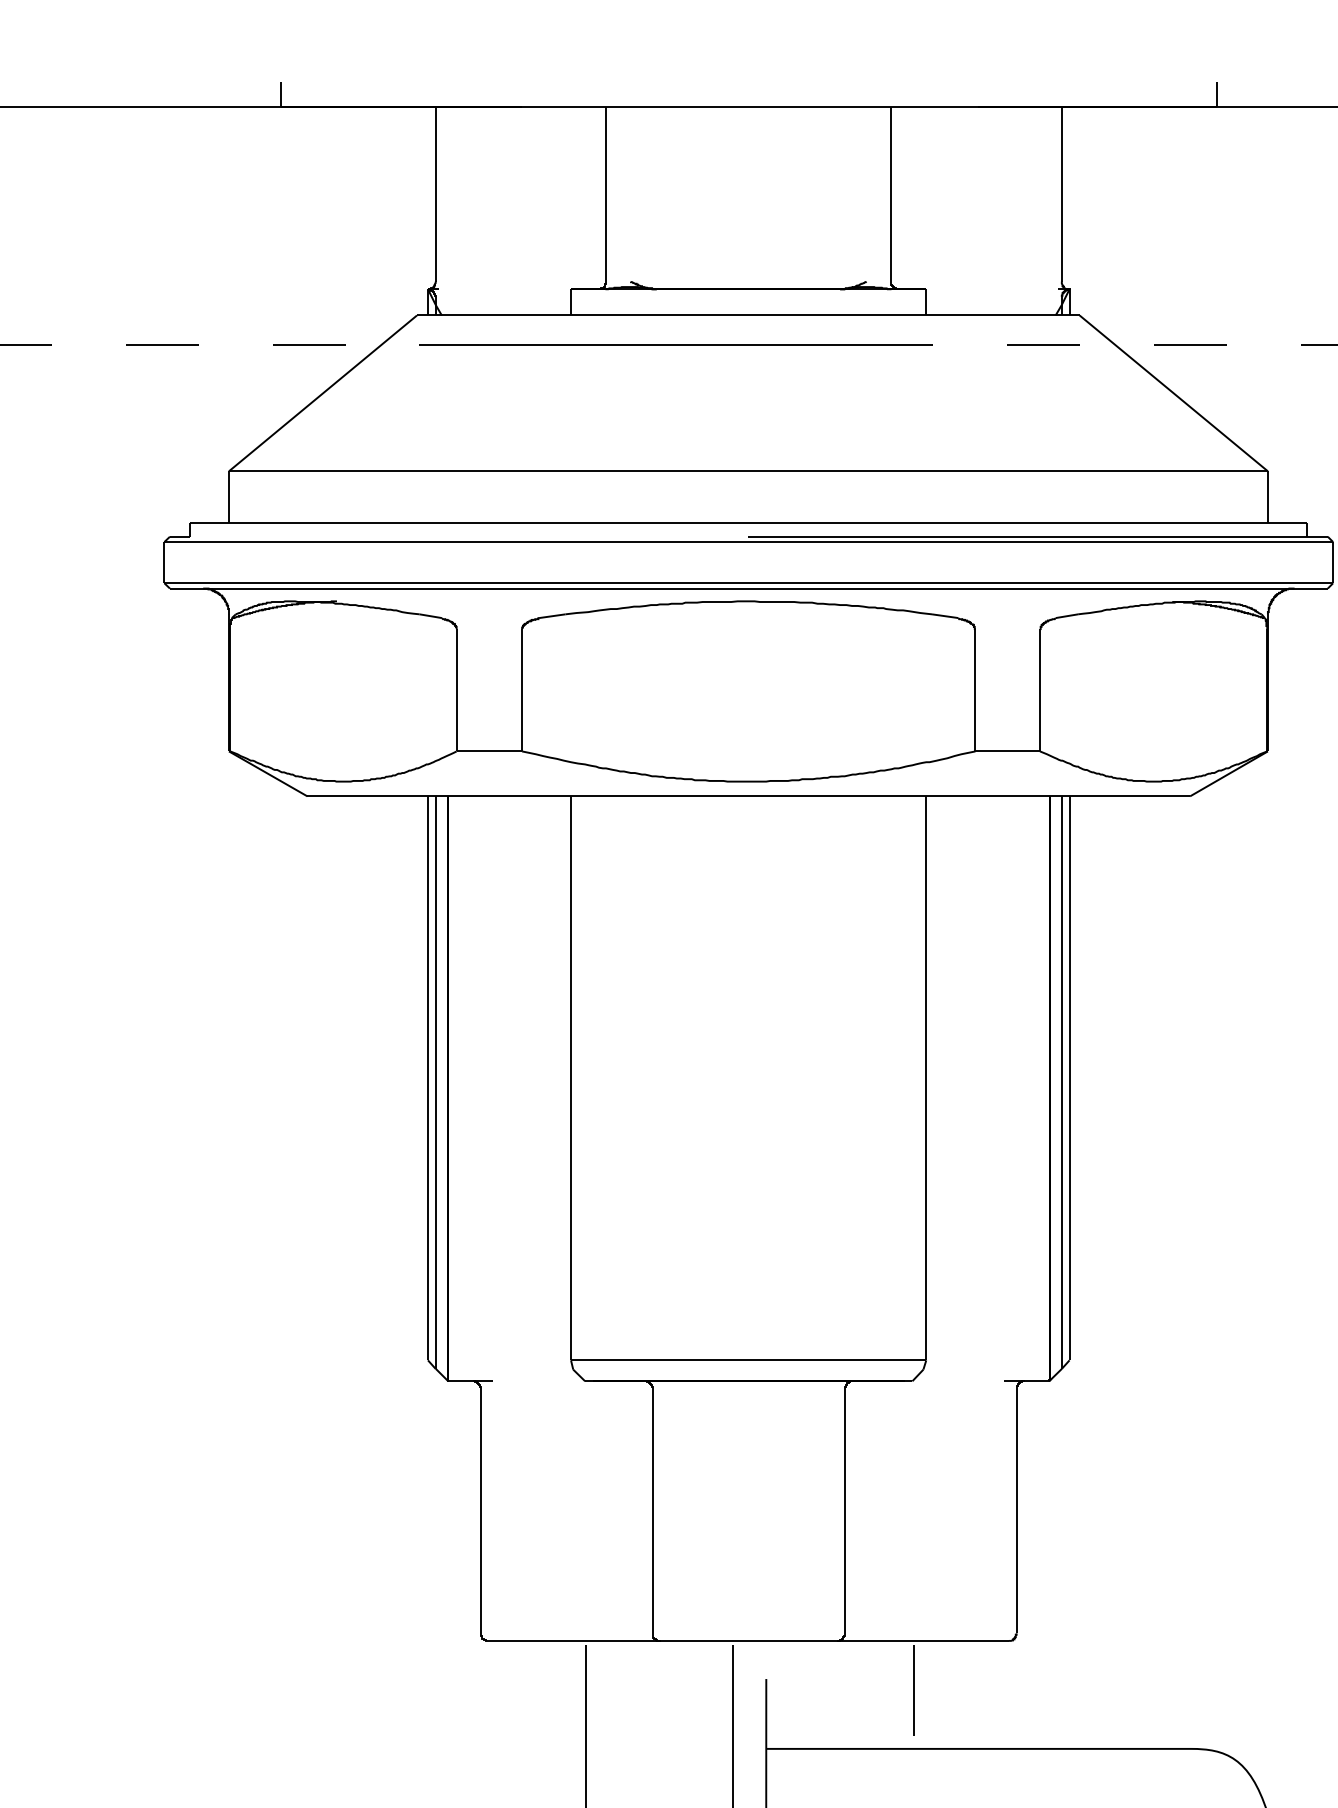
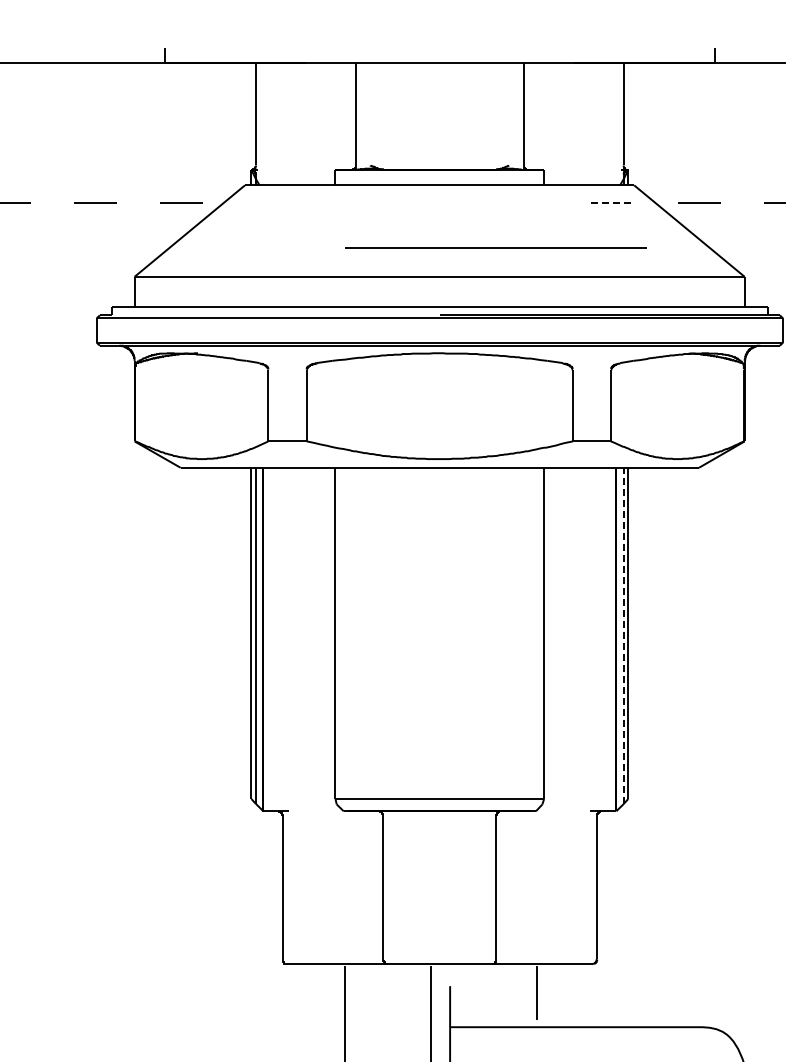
line: (674, 344) -> (495, 247), moved
line: (1042, 344) -> (612, 202), solid -> dashed
line: (1061, 1081) -> (623, 635), solid -> dashed

